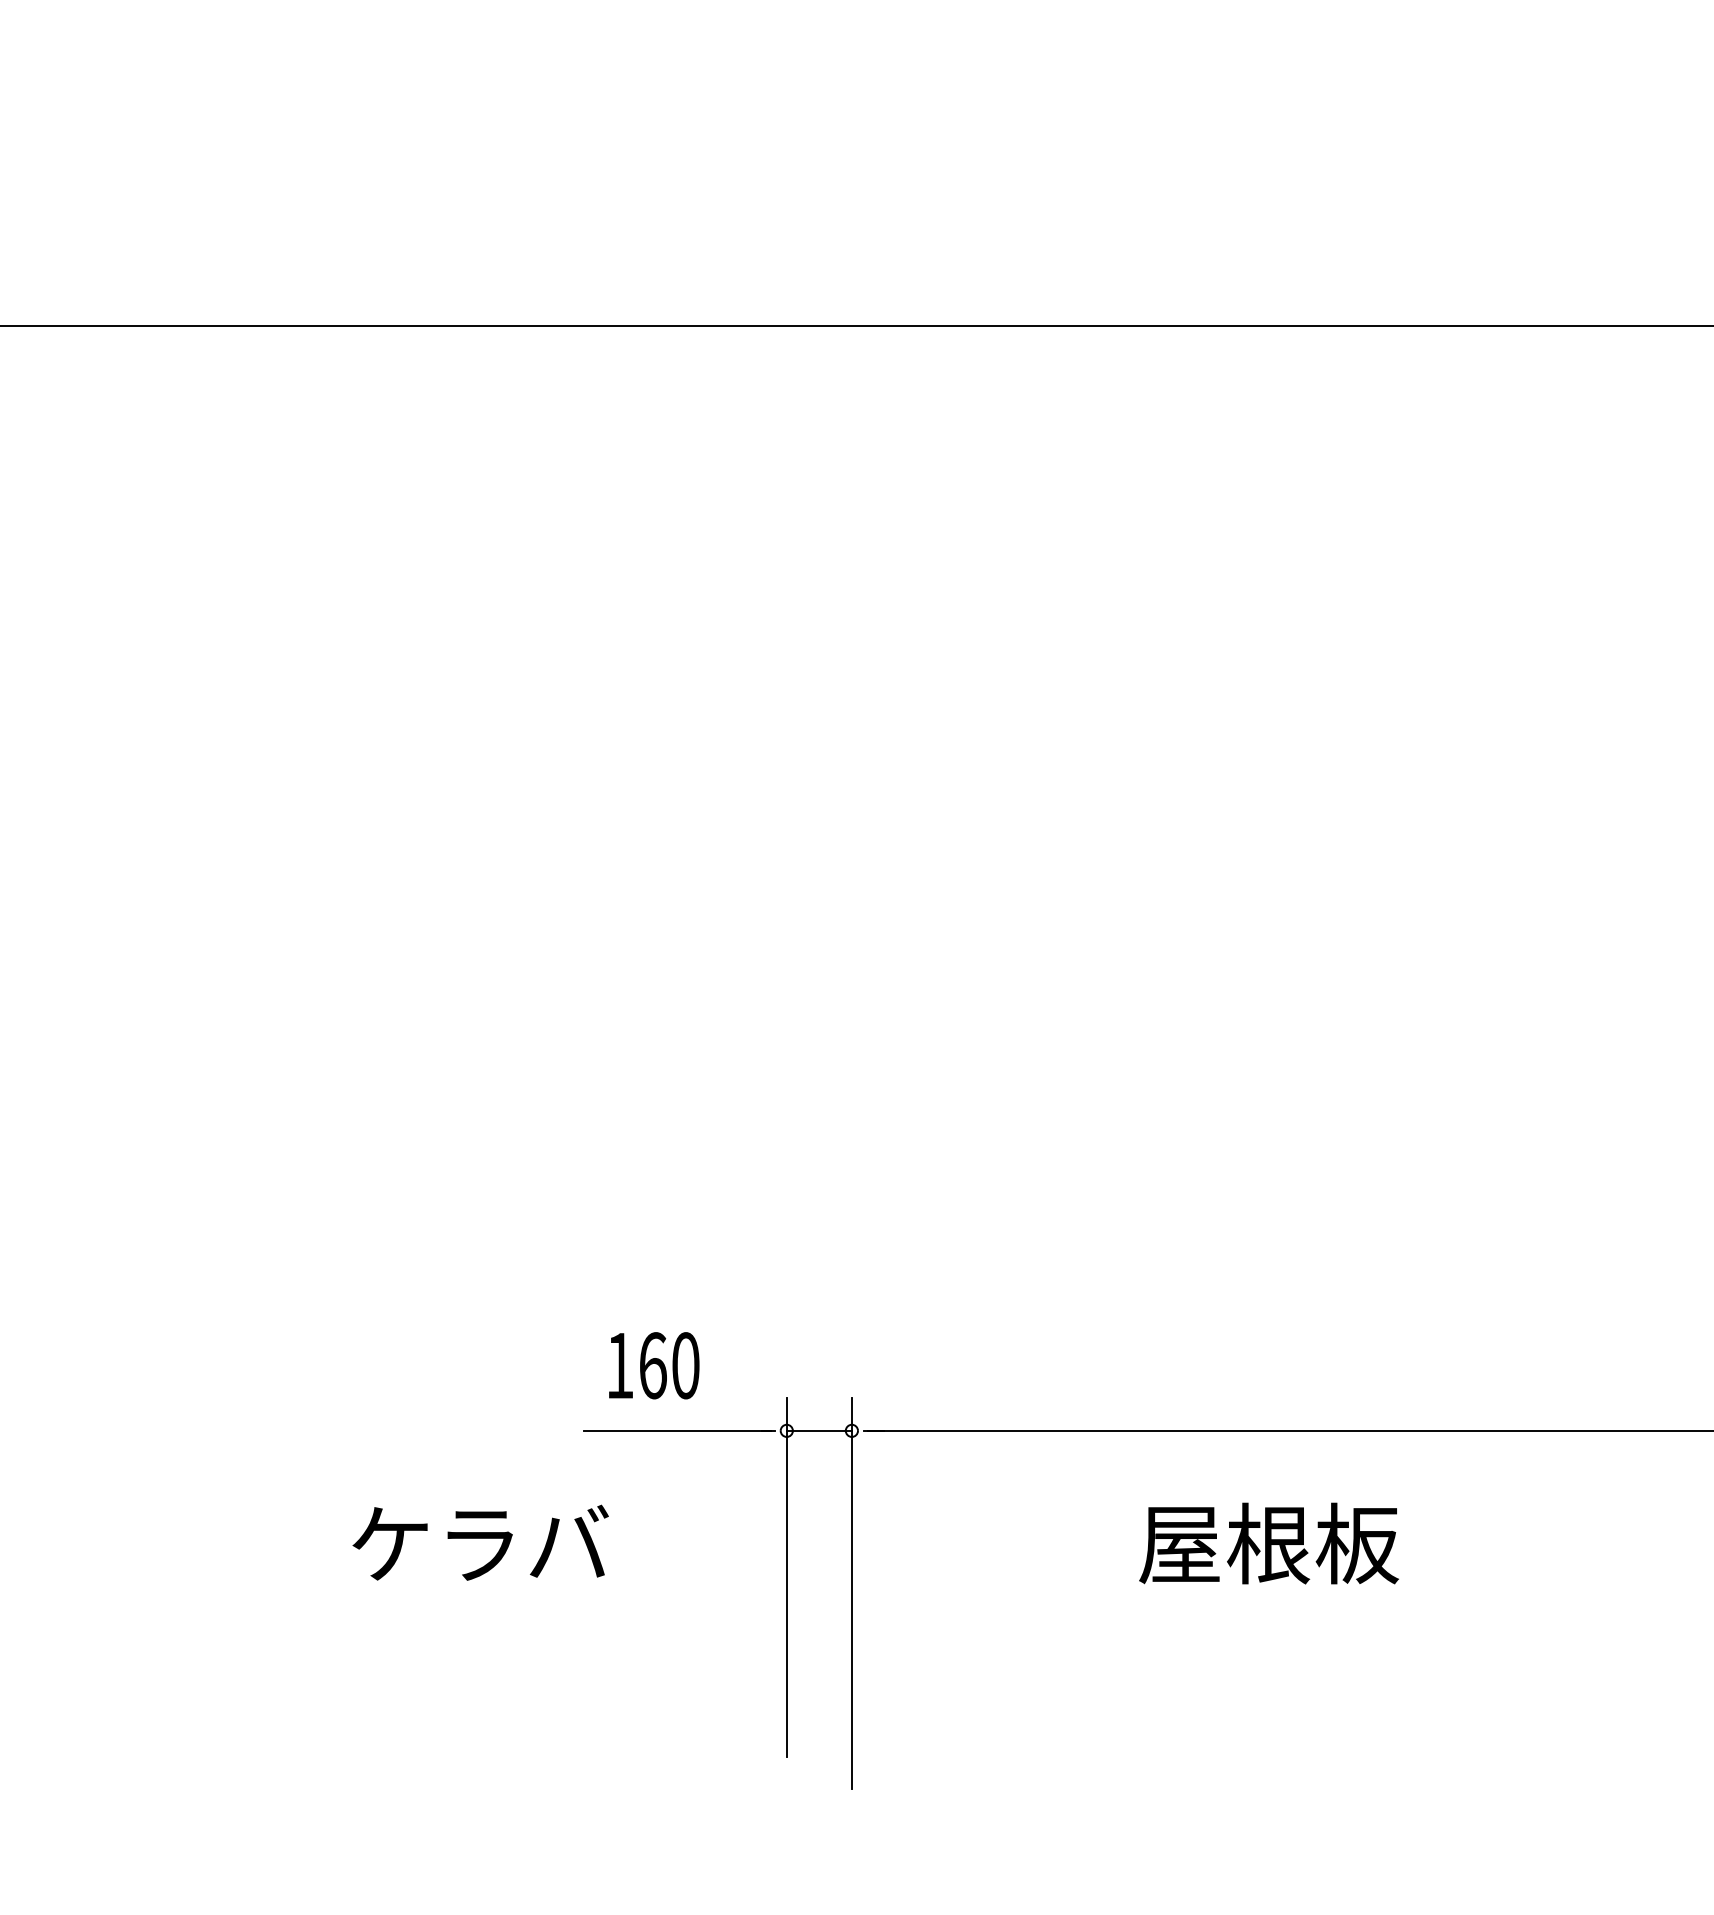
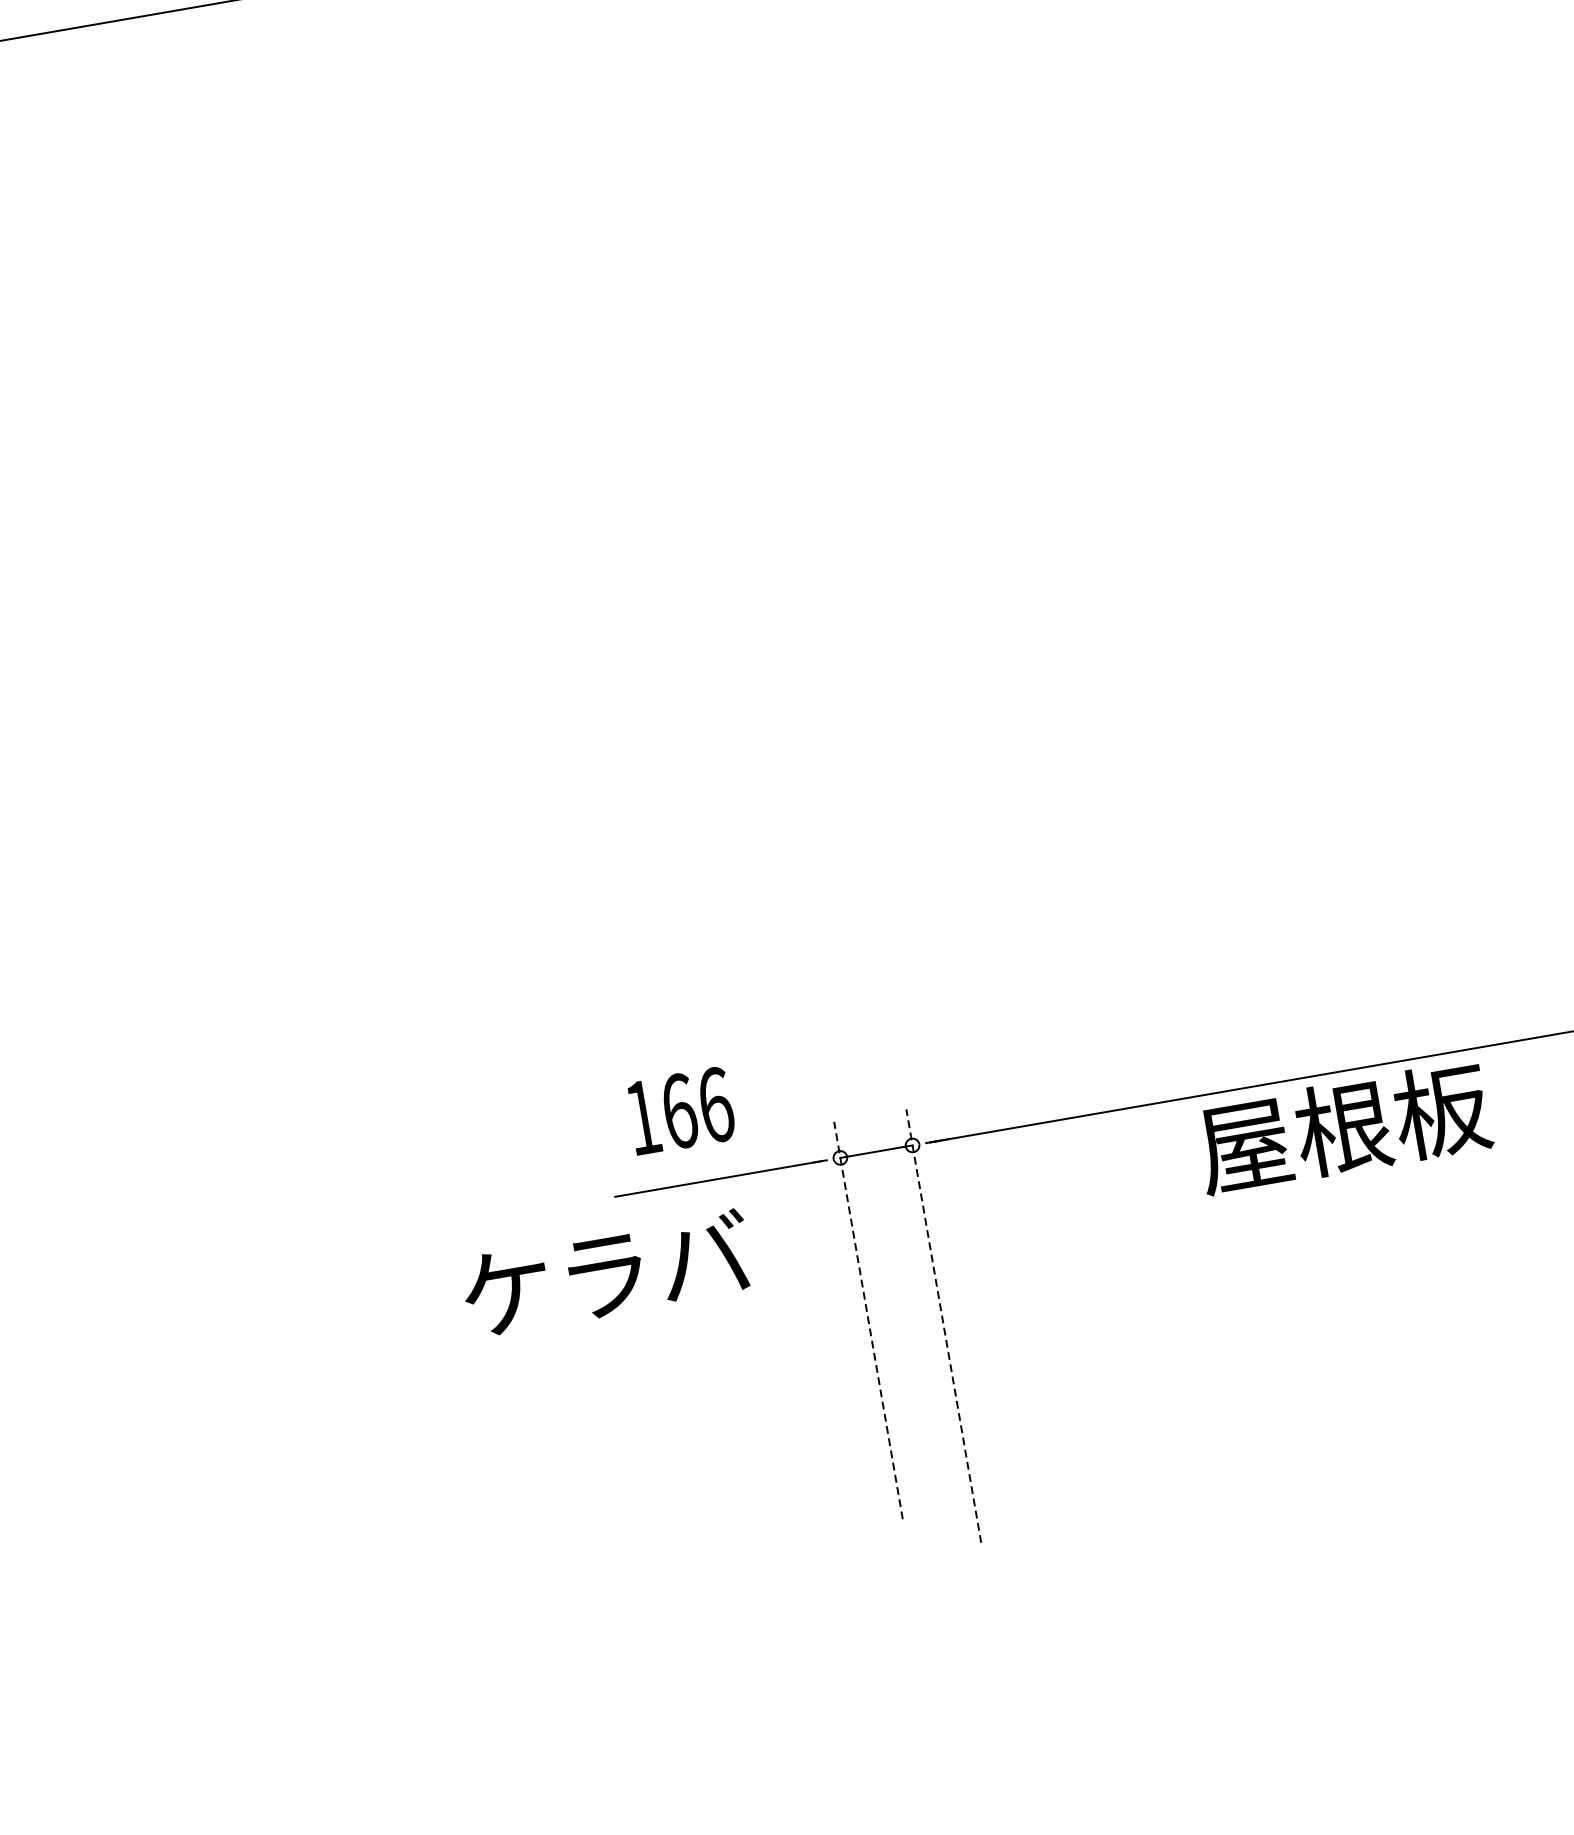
text: (685, 1365) -> (715, 1104), 160 -> 166
text: (480, 1542) -> (606, 1273), moved
text: (1268, 1543) -> (1343, 1127), moved
line: (786, 1576) -> (867, 1319), solid -> dashed
line: (851, 1593) -> (943, 1325), solid -> dashed

